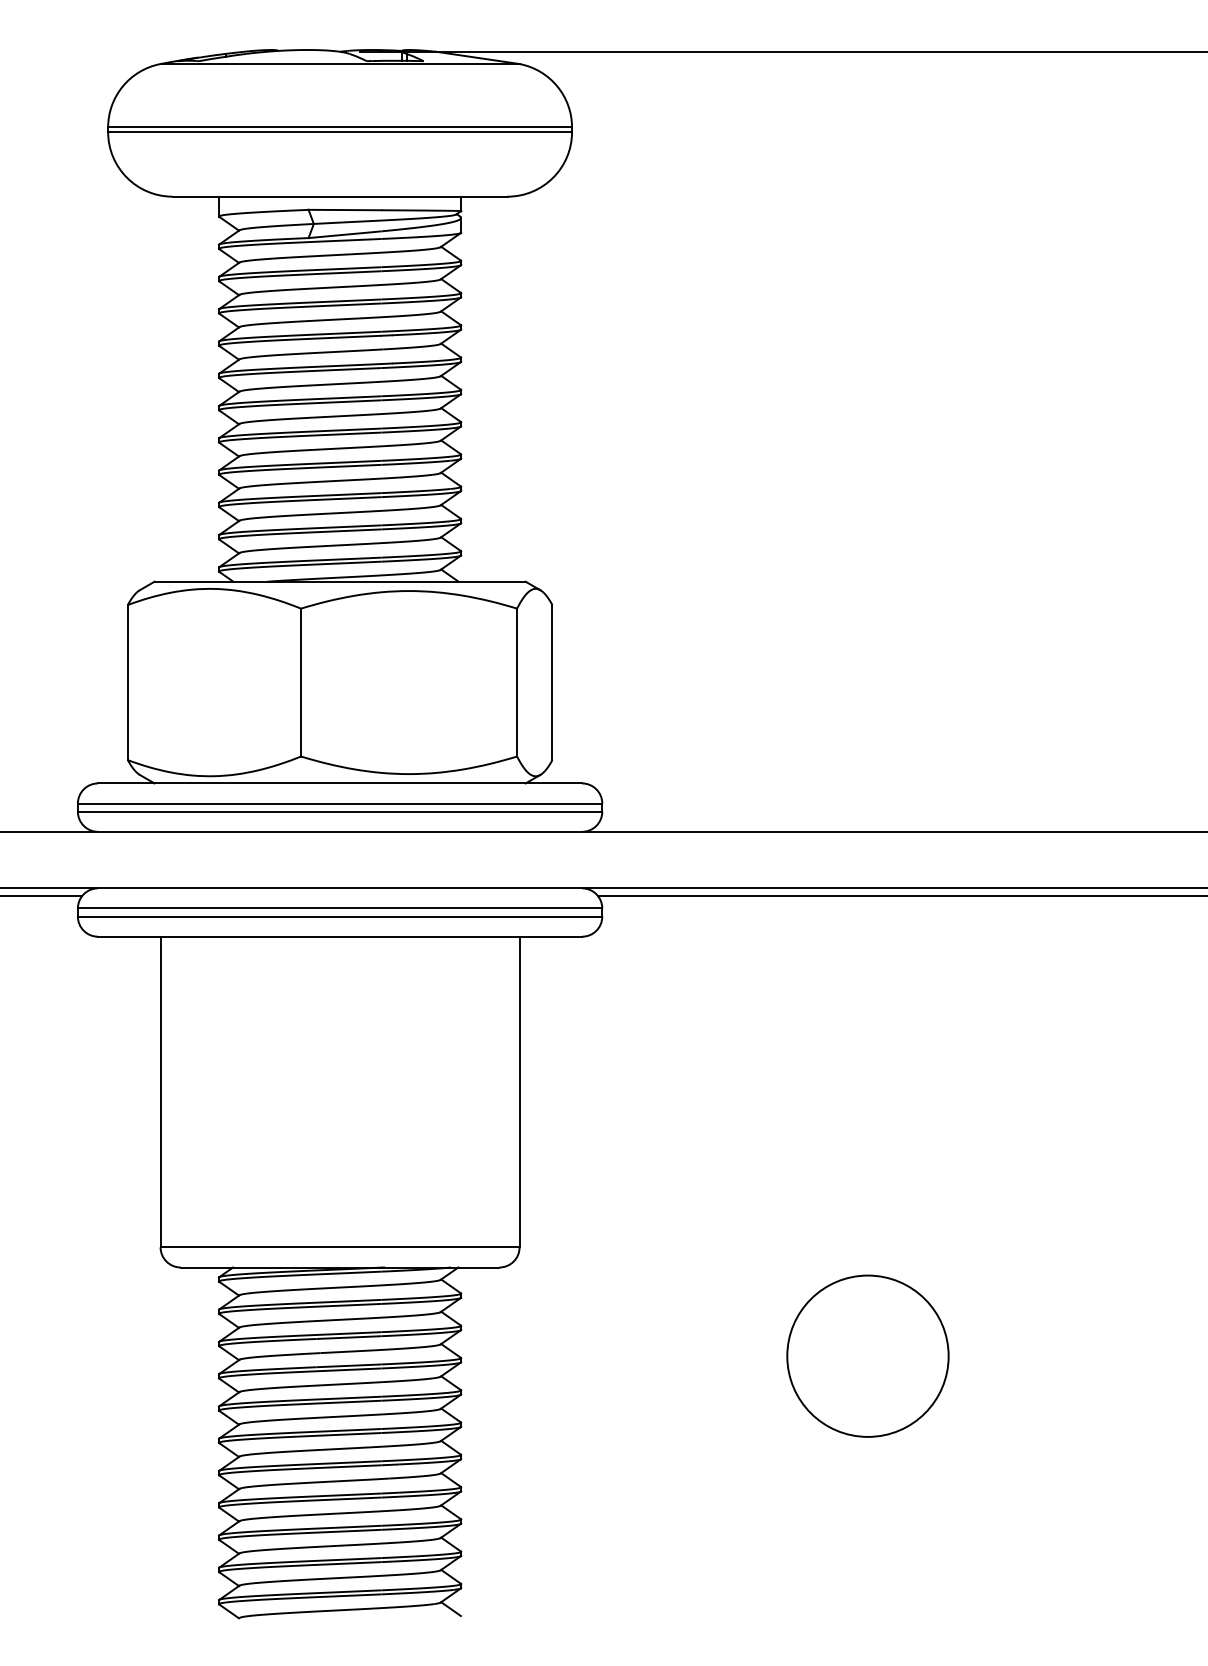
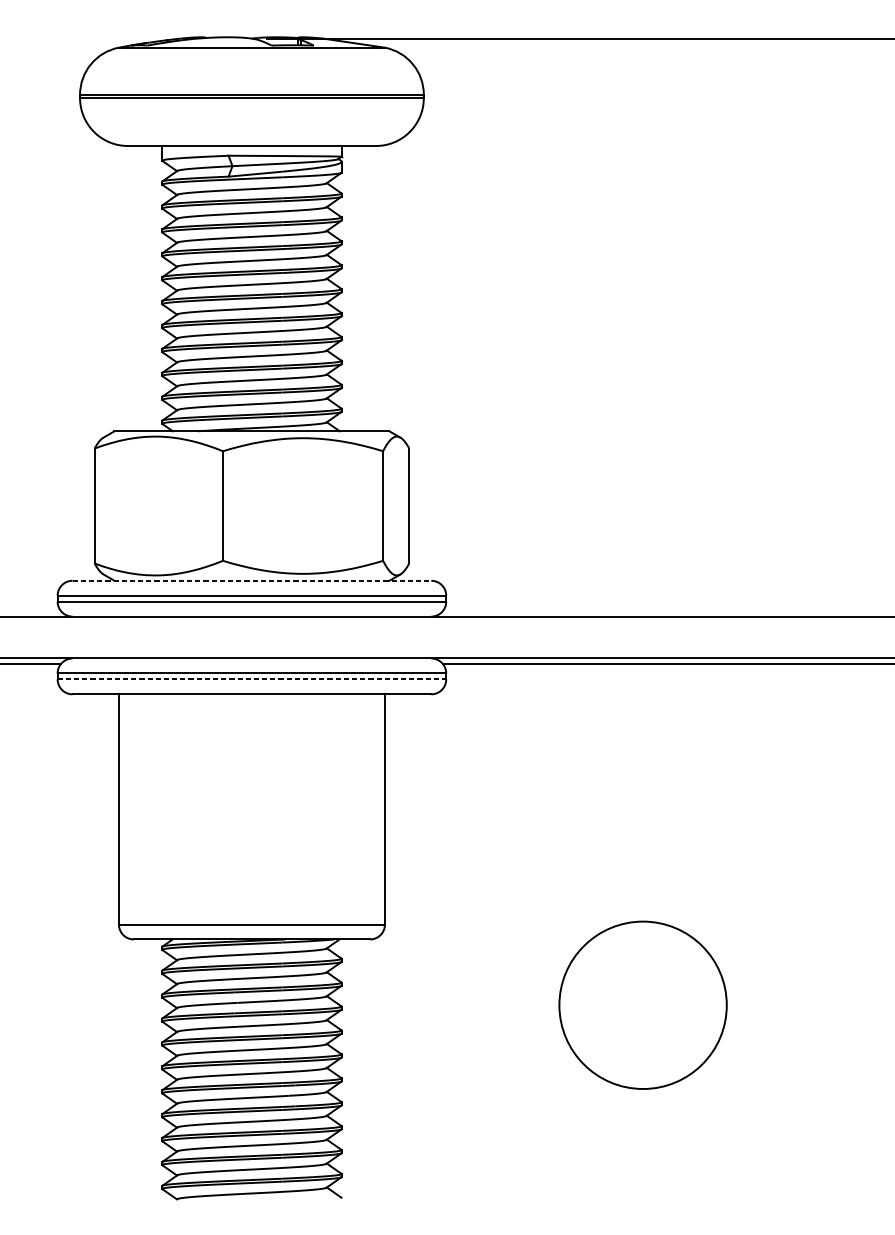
line: (340, 783) -> (252, 580), solid -> dashed
line: (340, 916) -> (252, 679), solid -> dashed
circle: (867, 1355) -> (642, 1004), size x1.4

